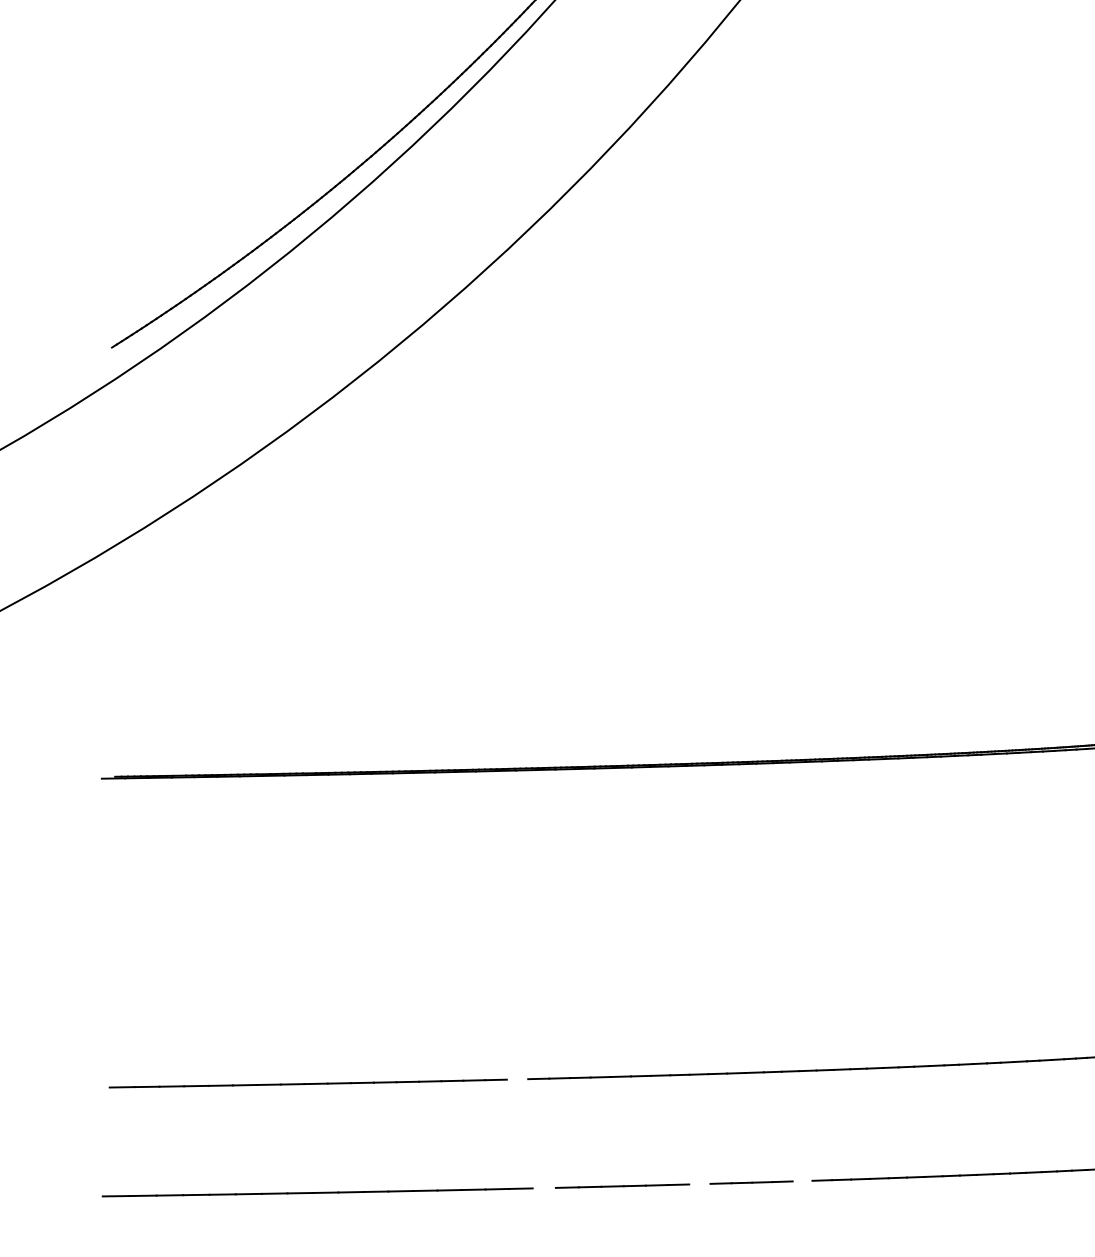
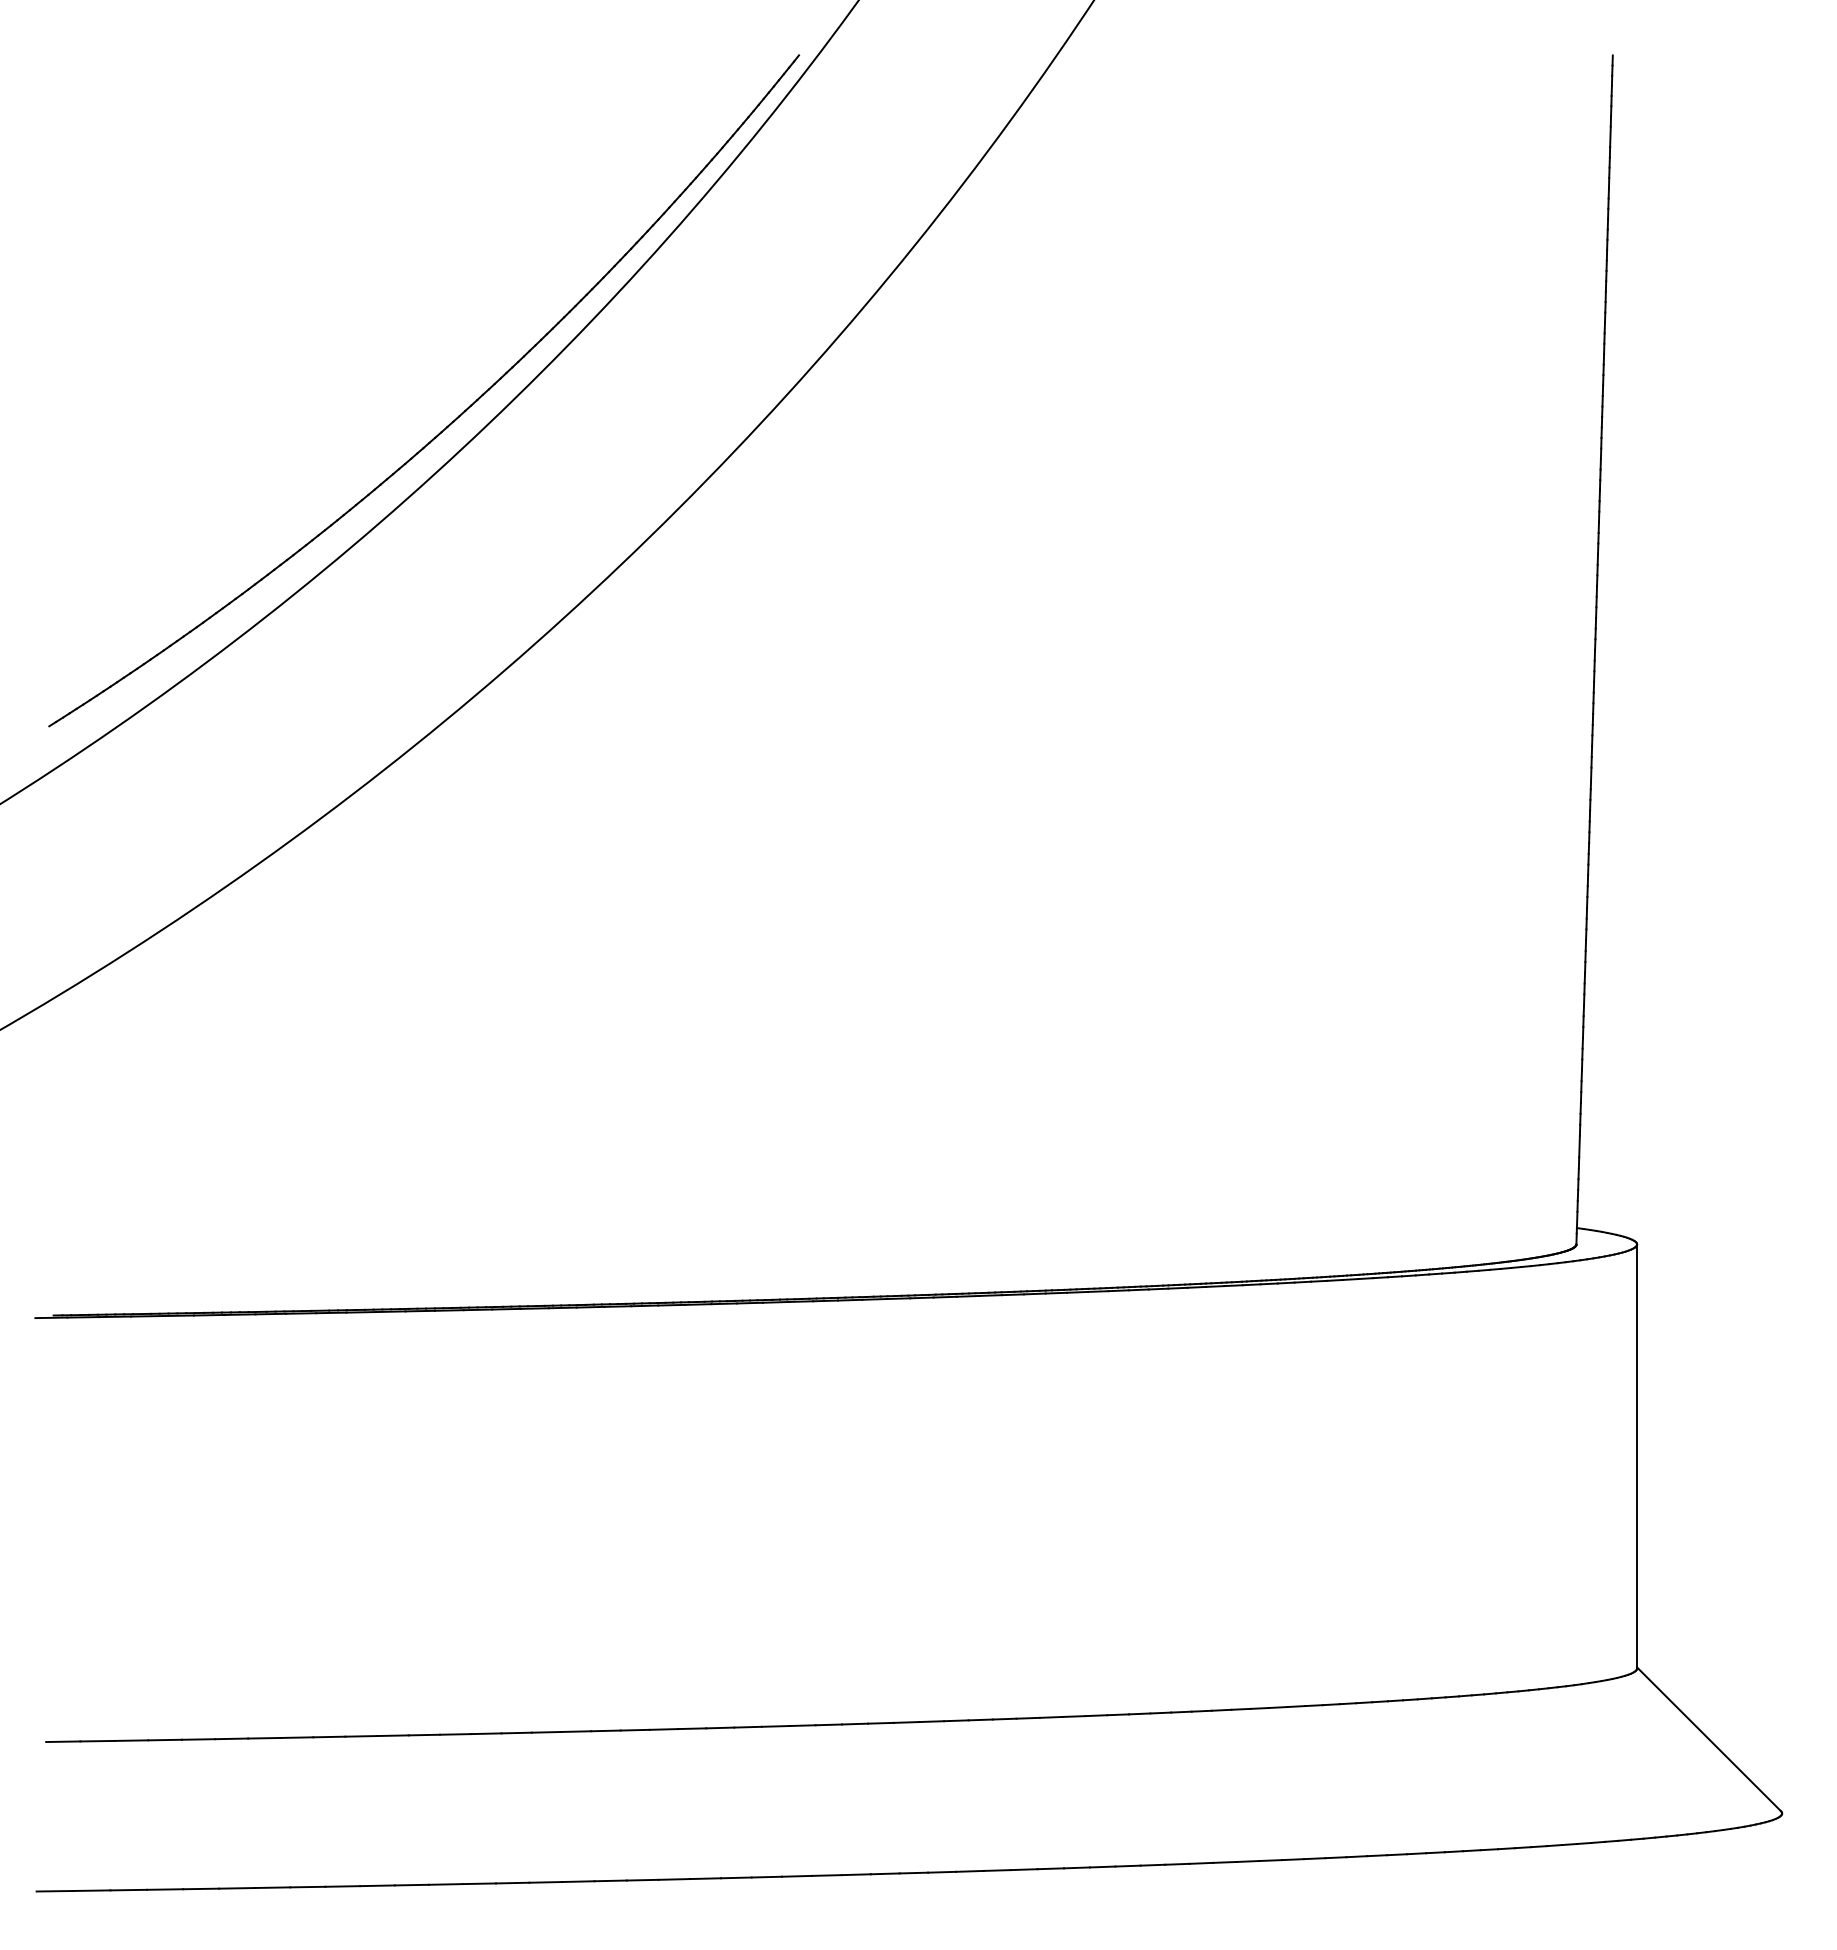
line: (517, 1079) -> (605, 1730), added
line: (802, 1181) -> (996, 1870), added
line: (699, 1184) -> (855, 1874), added
line: (544, 1187) -> (642, 1879), added

